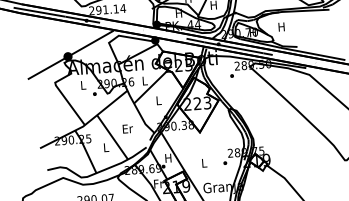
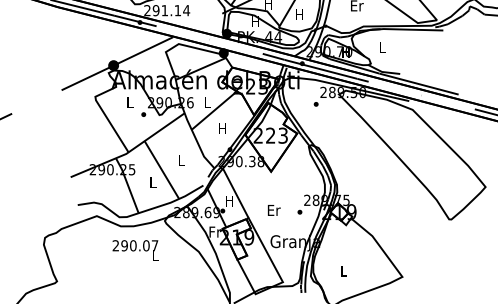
text: (281, 26) -> (381, 47), H -> L
text: (158, 100) -> (222, 128), L -> H
text: (127, 128) -> (181, 160), Er -> L
text: (204, 162) -> (273, 209), L -> Er

